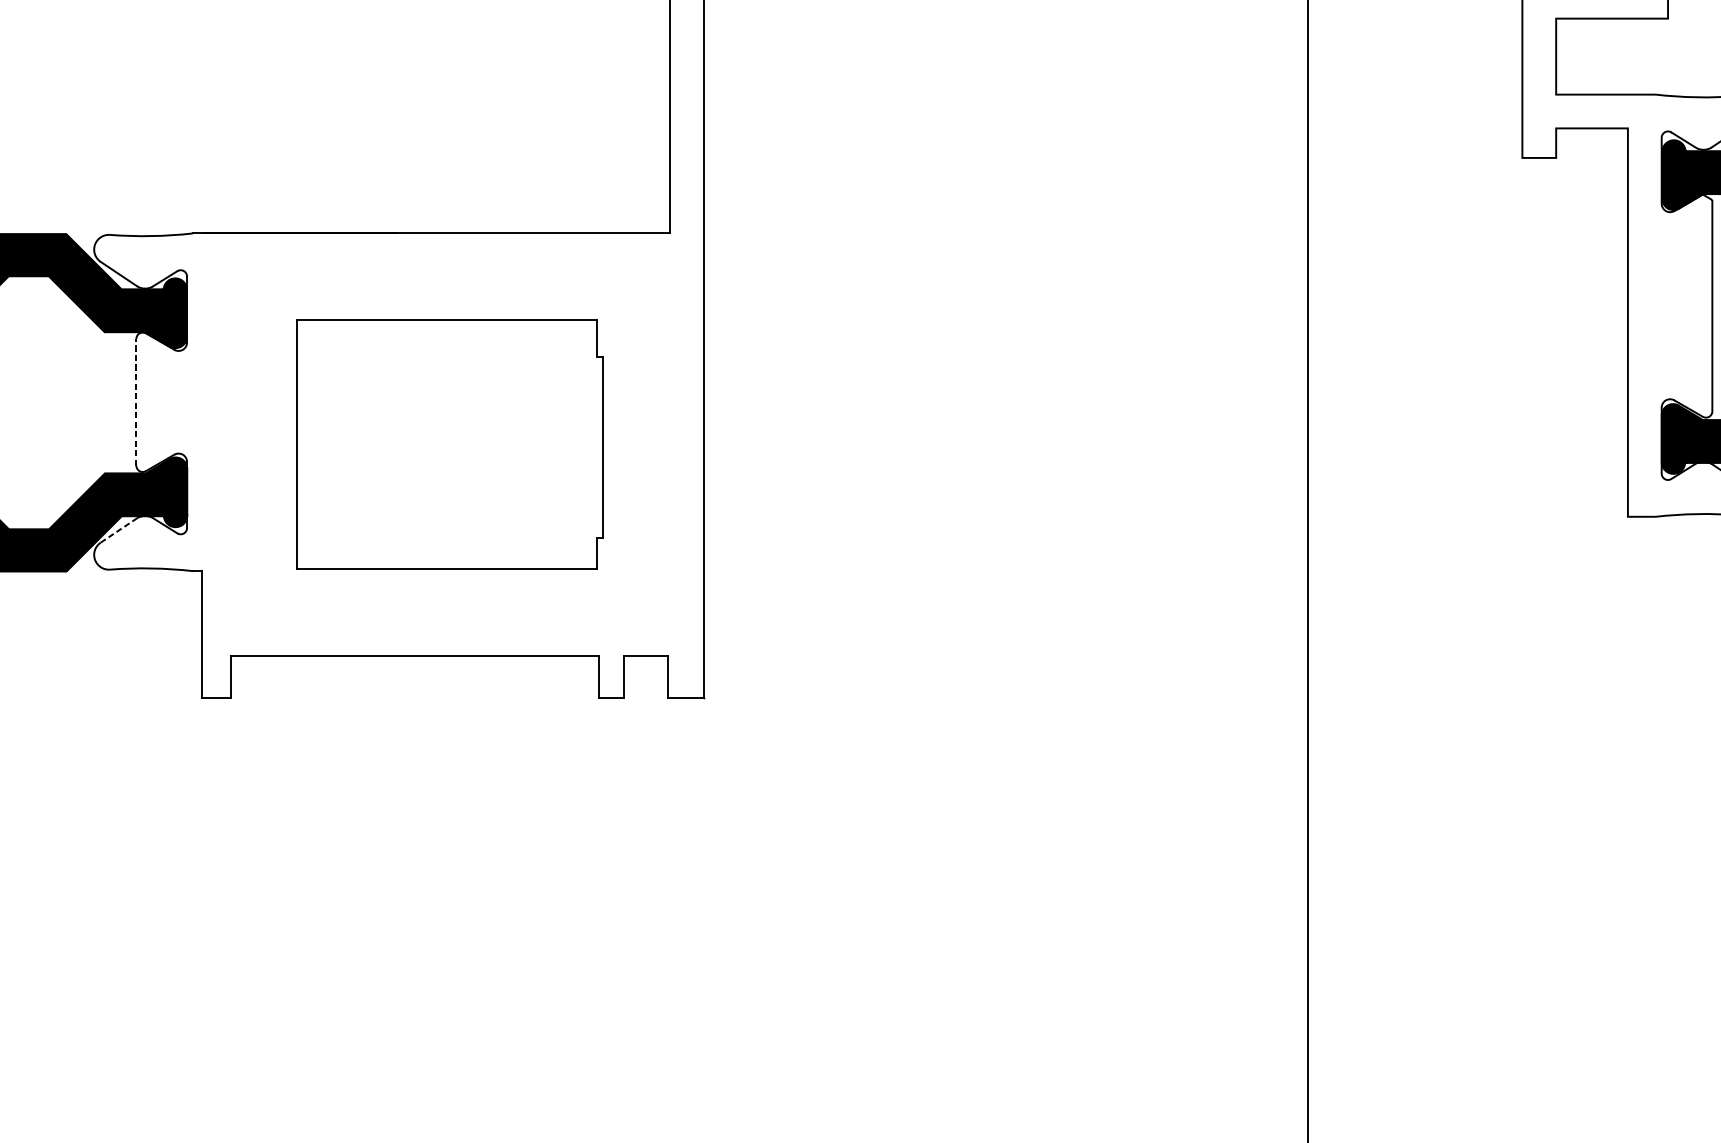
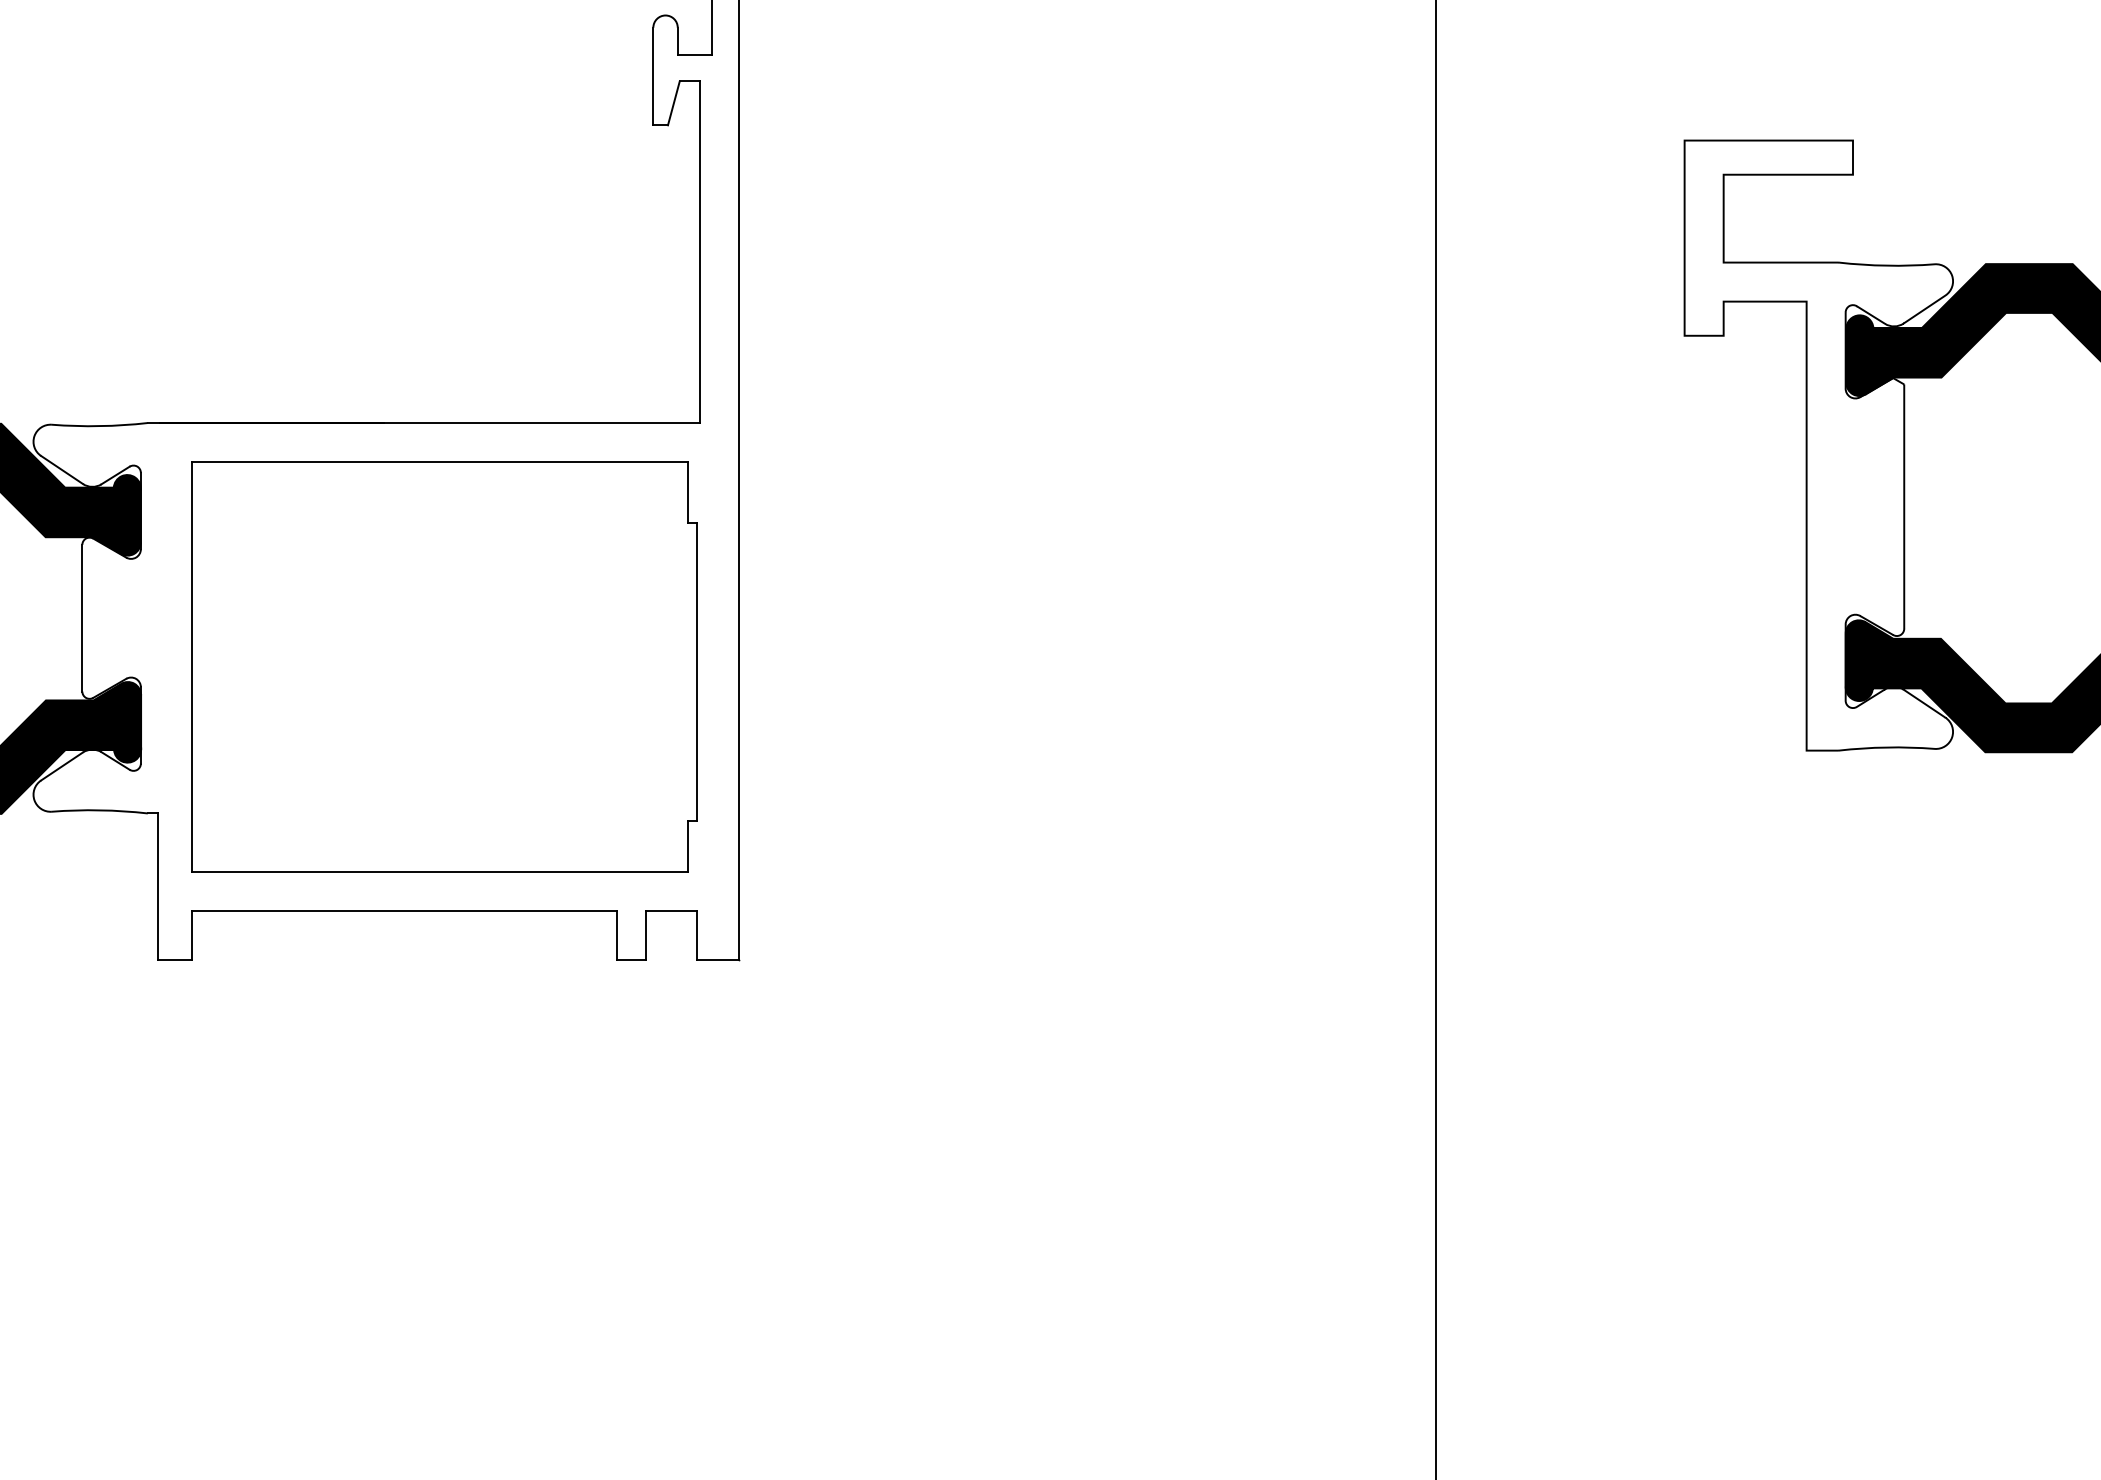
line: (136, 401) -> (82, 617), dashed -> solid
part: (449, 444) -> (444, 666), size x1.43
line: (119, 530) -> (62, 766), dashed -> solid

